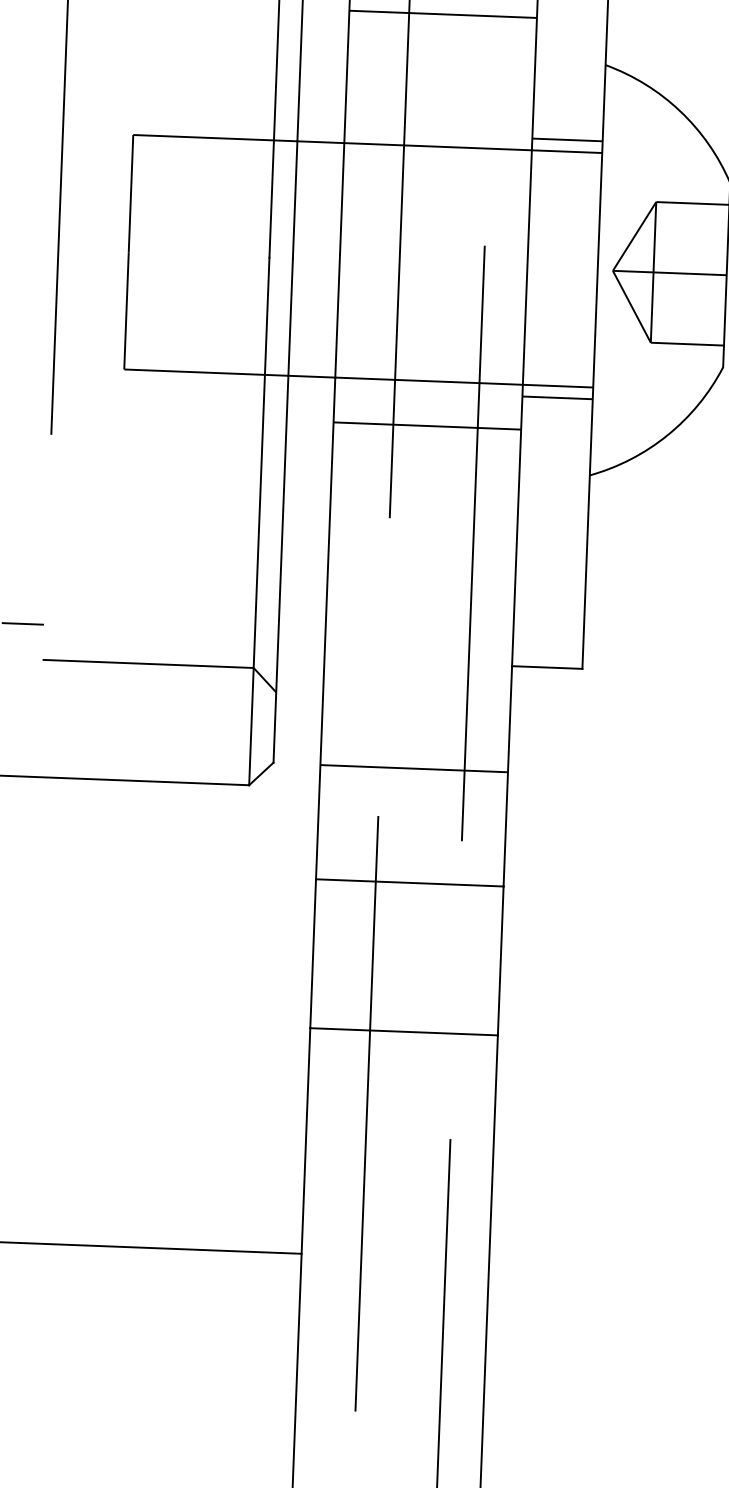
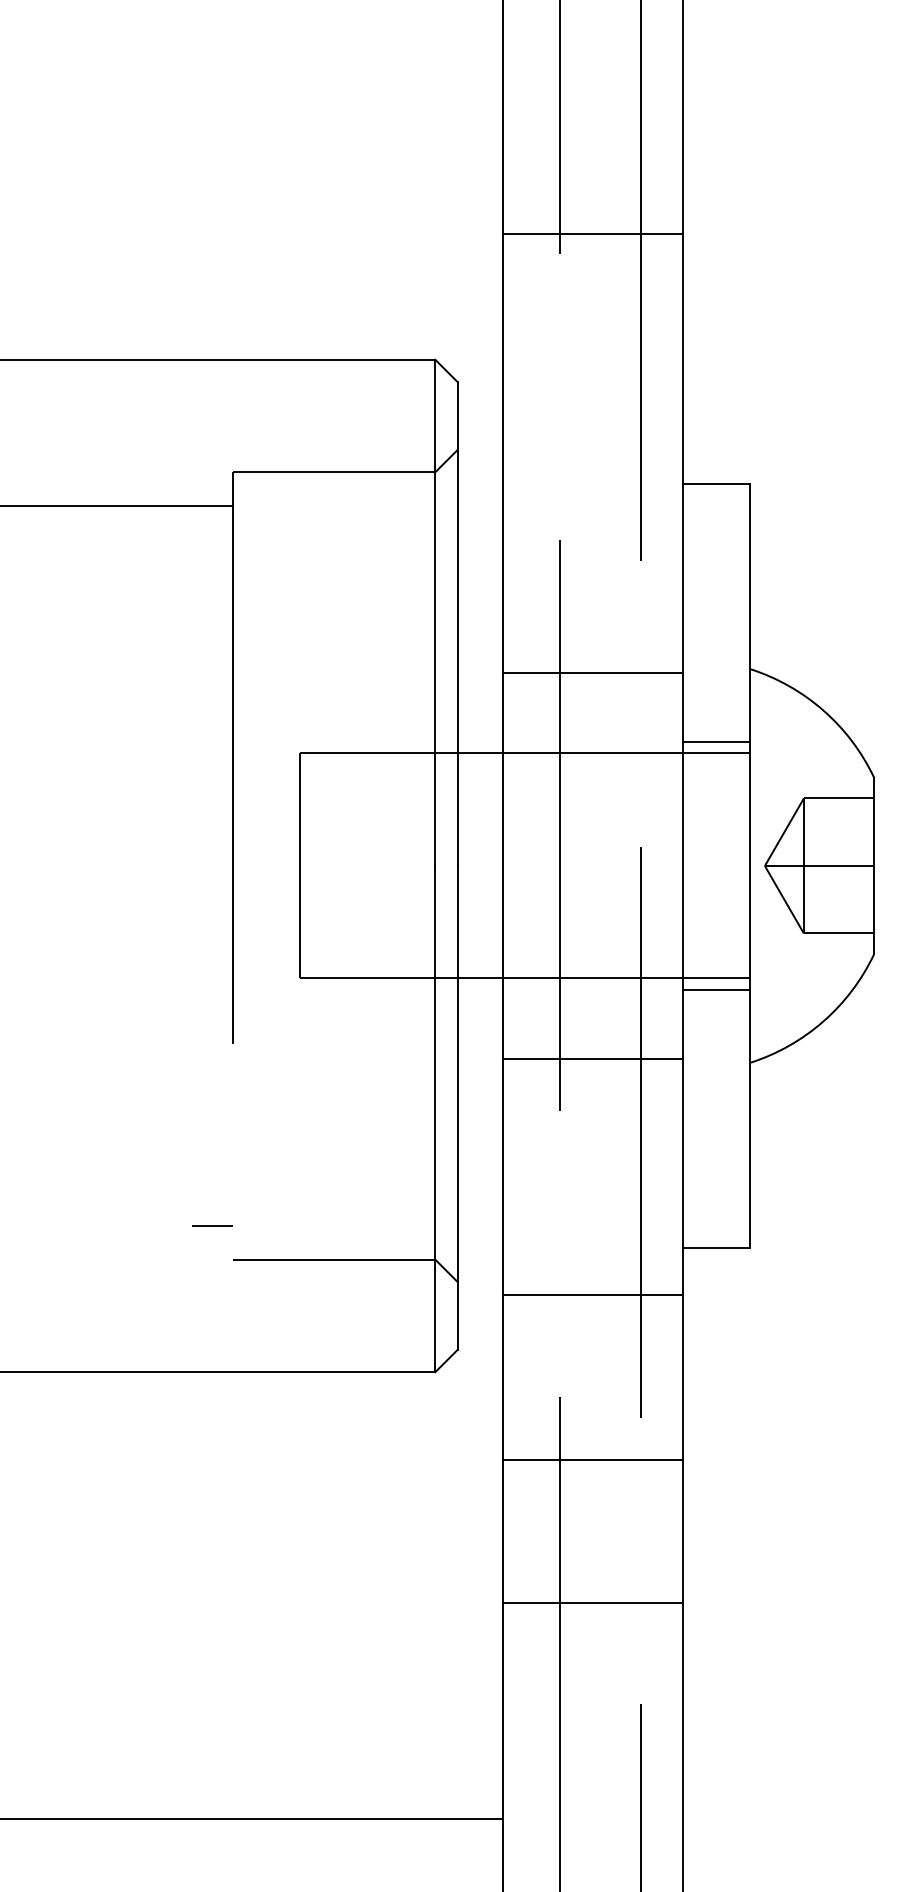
line: (442, 14) -> (592, 672), moved
line: (427, 426) -> (592, 1059), moved
line: (413, 768) -> (592, 1295), moved

